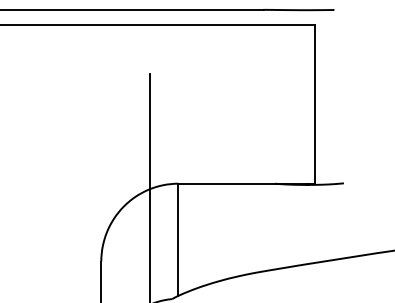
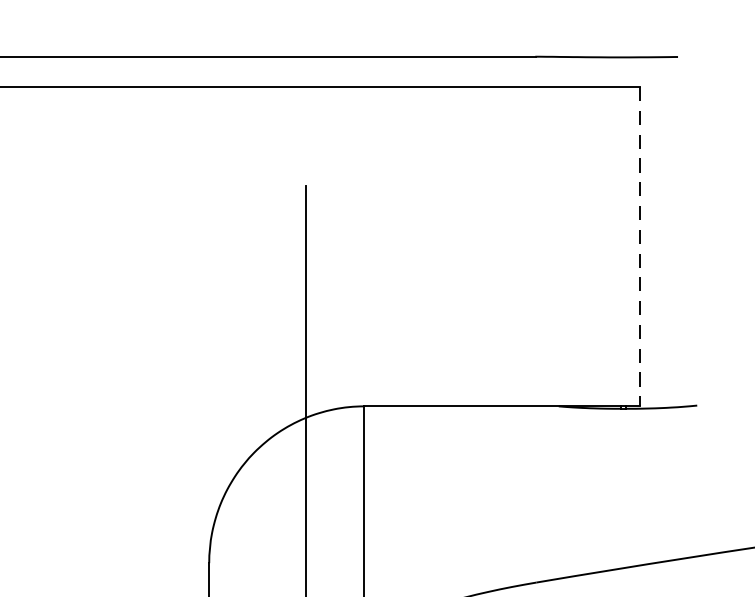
line: (315, 104) -> (640, 247), solid -> dashed

